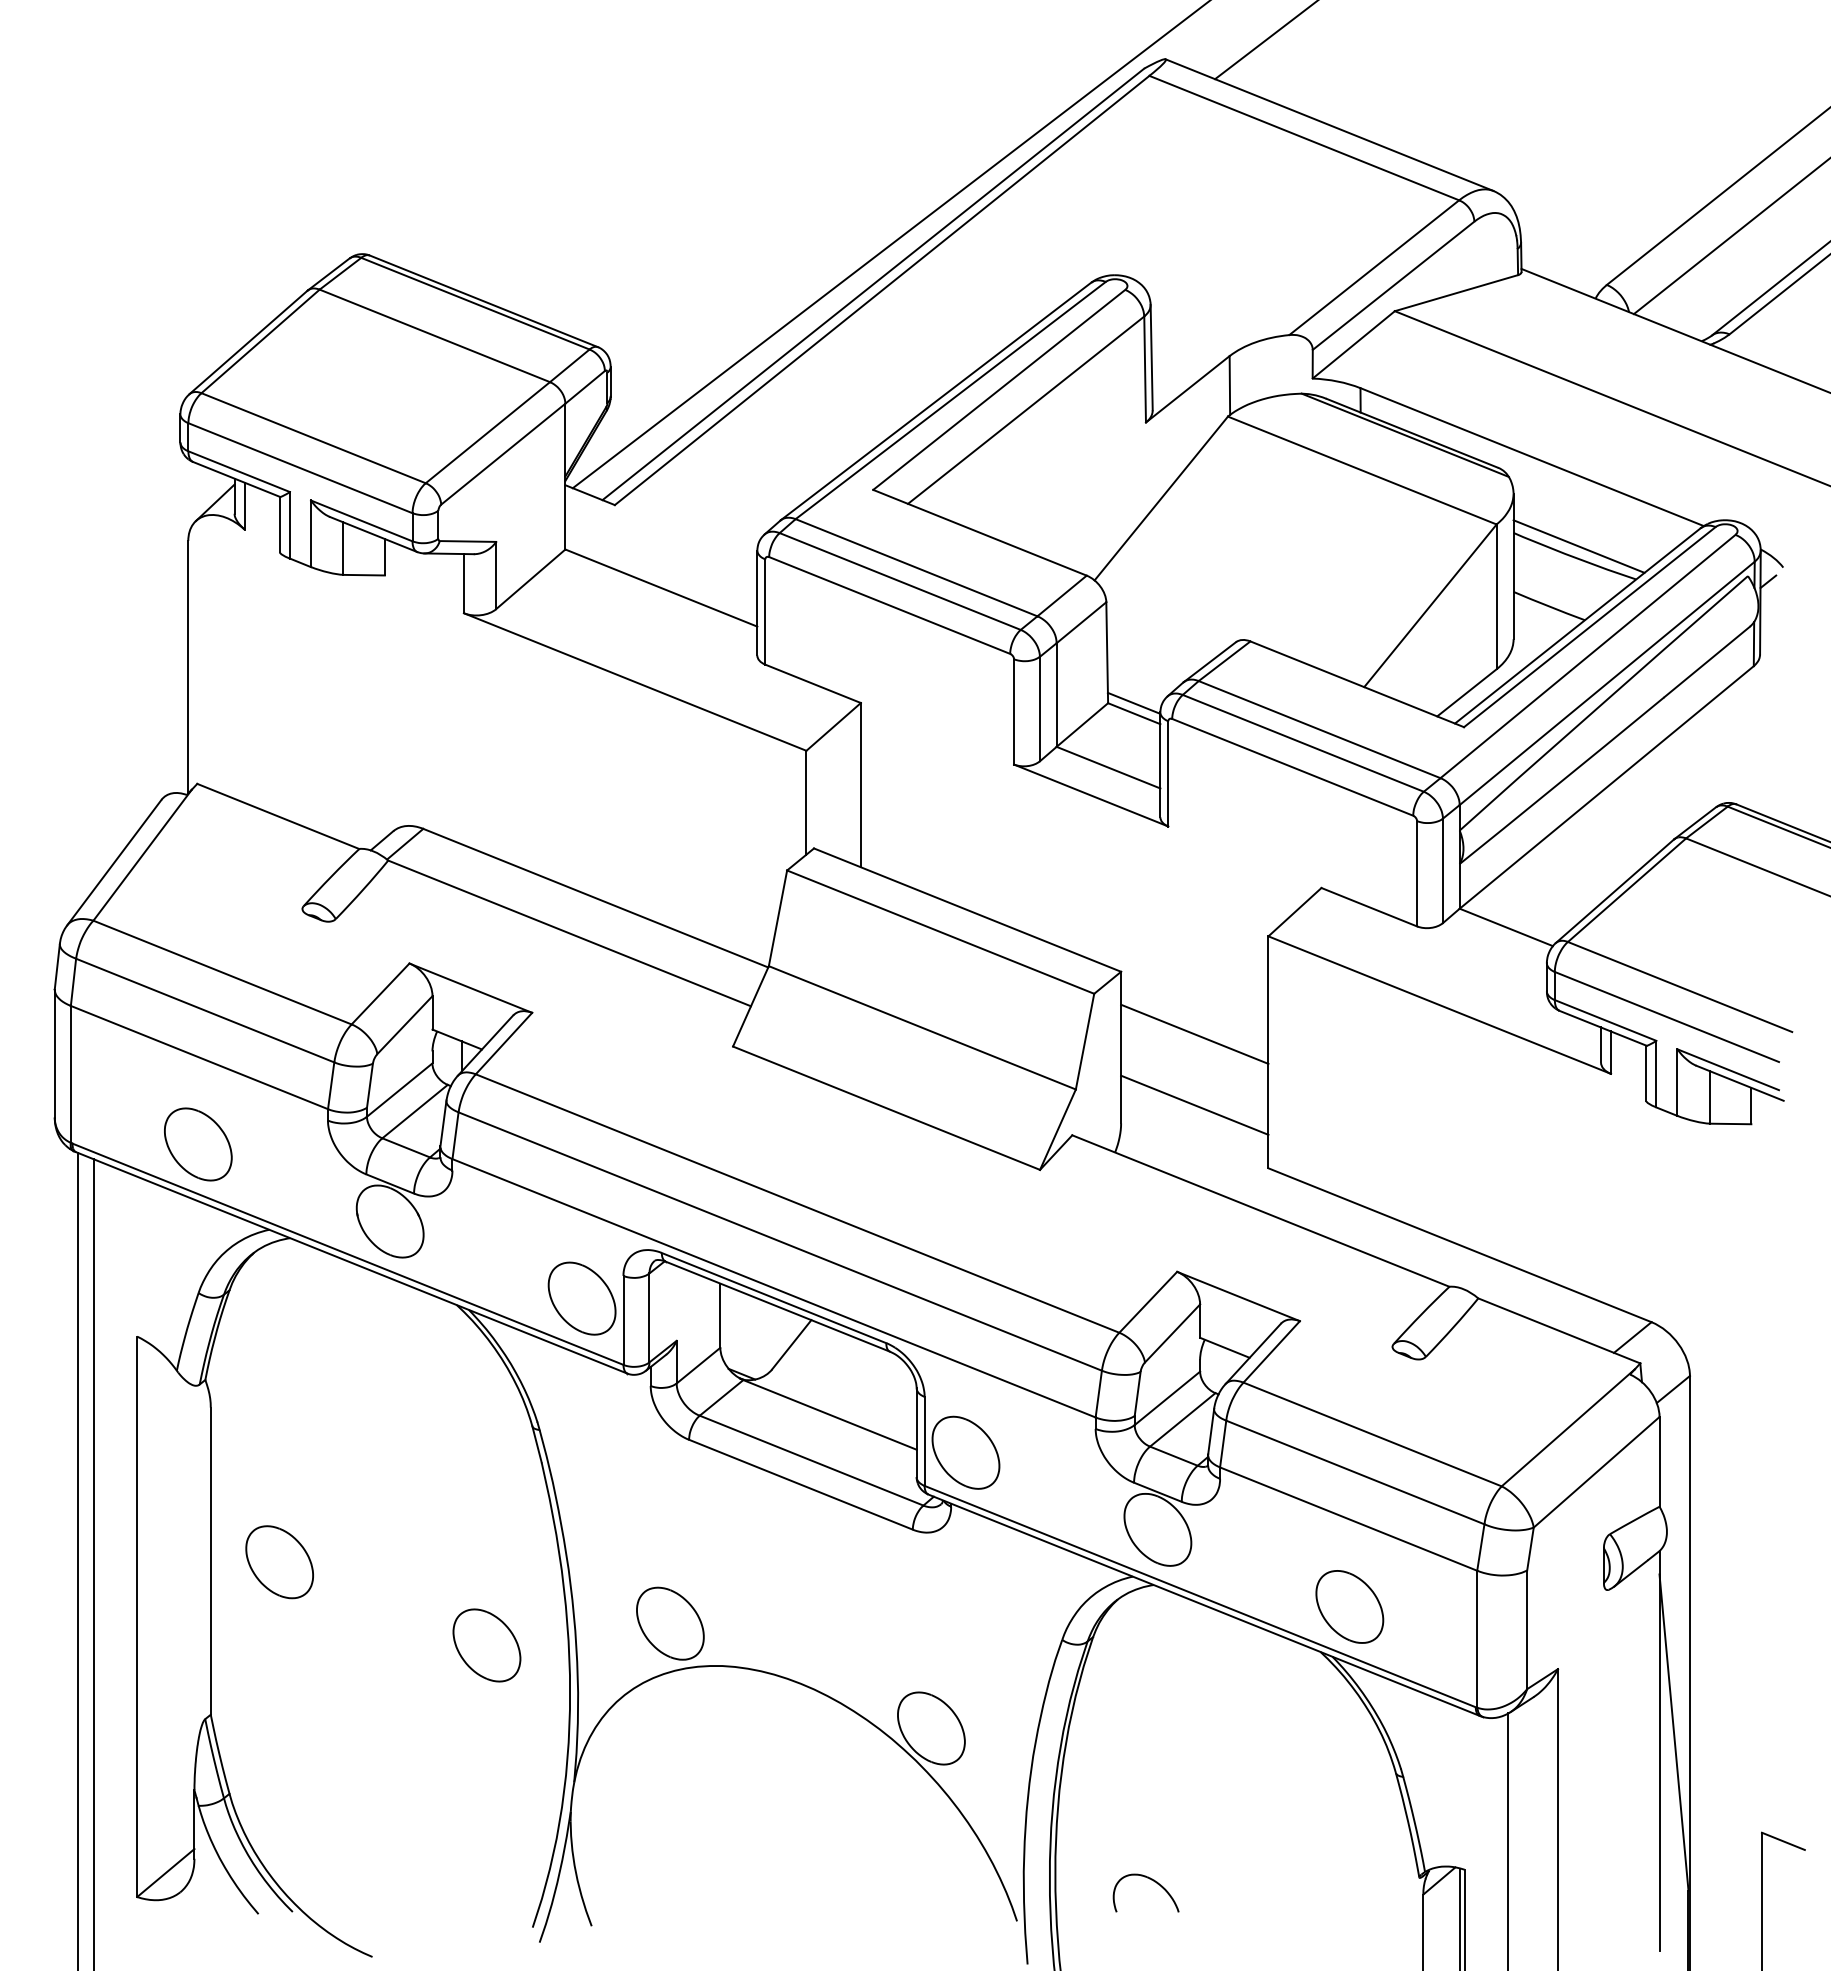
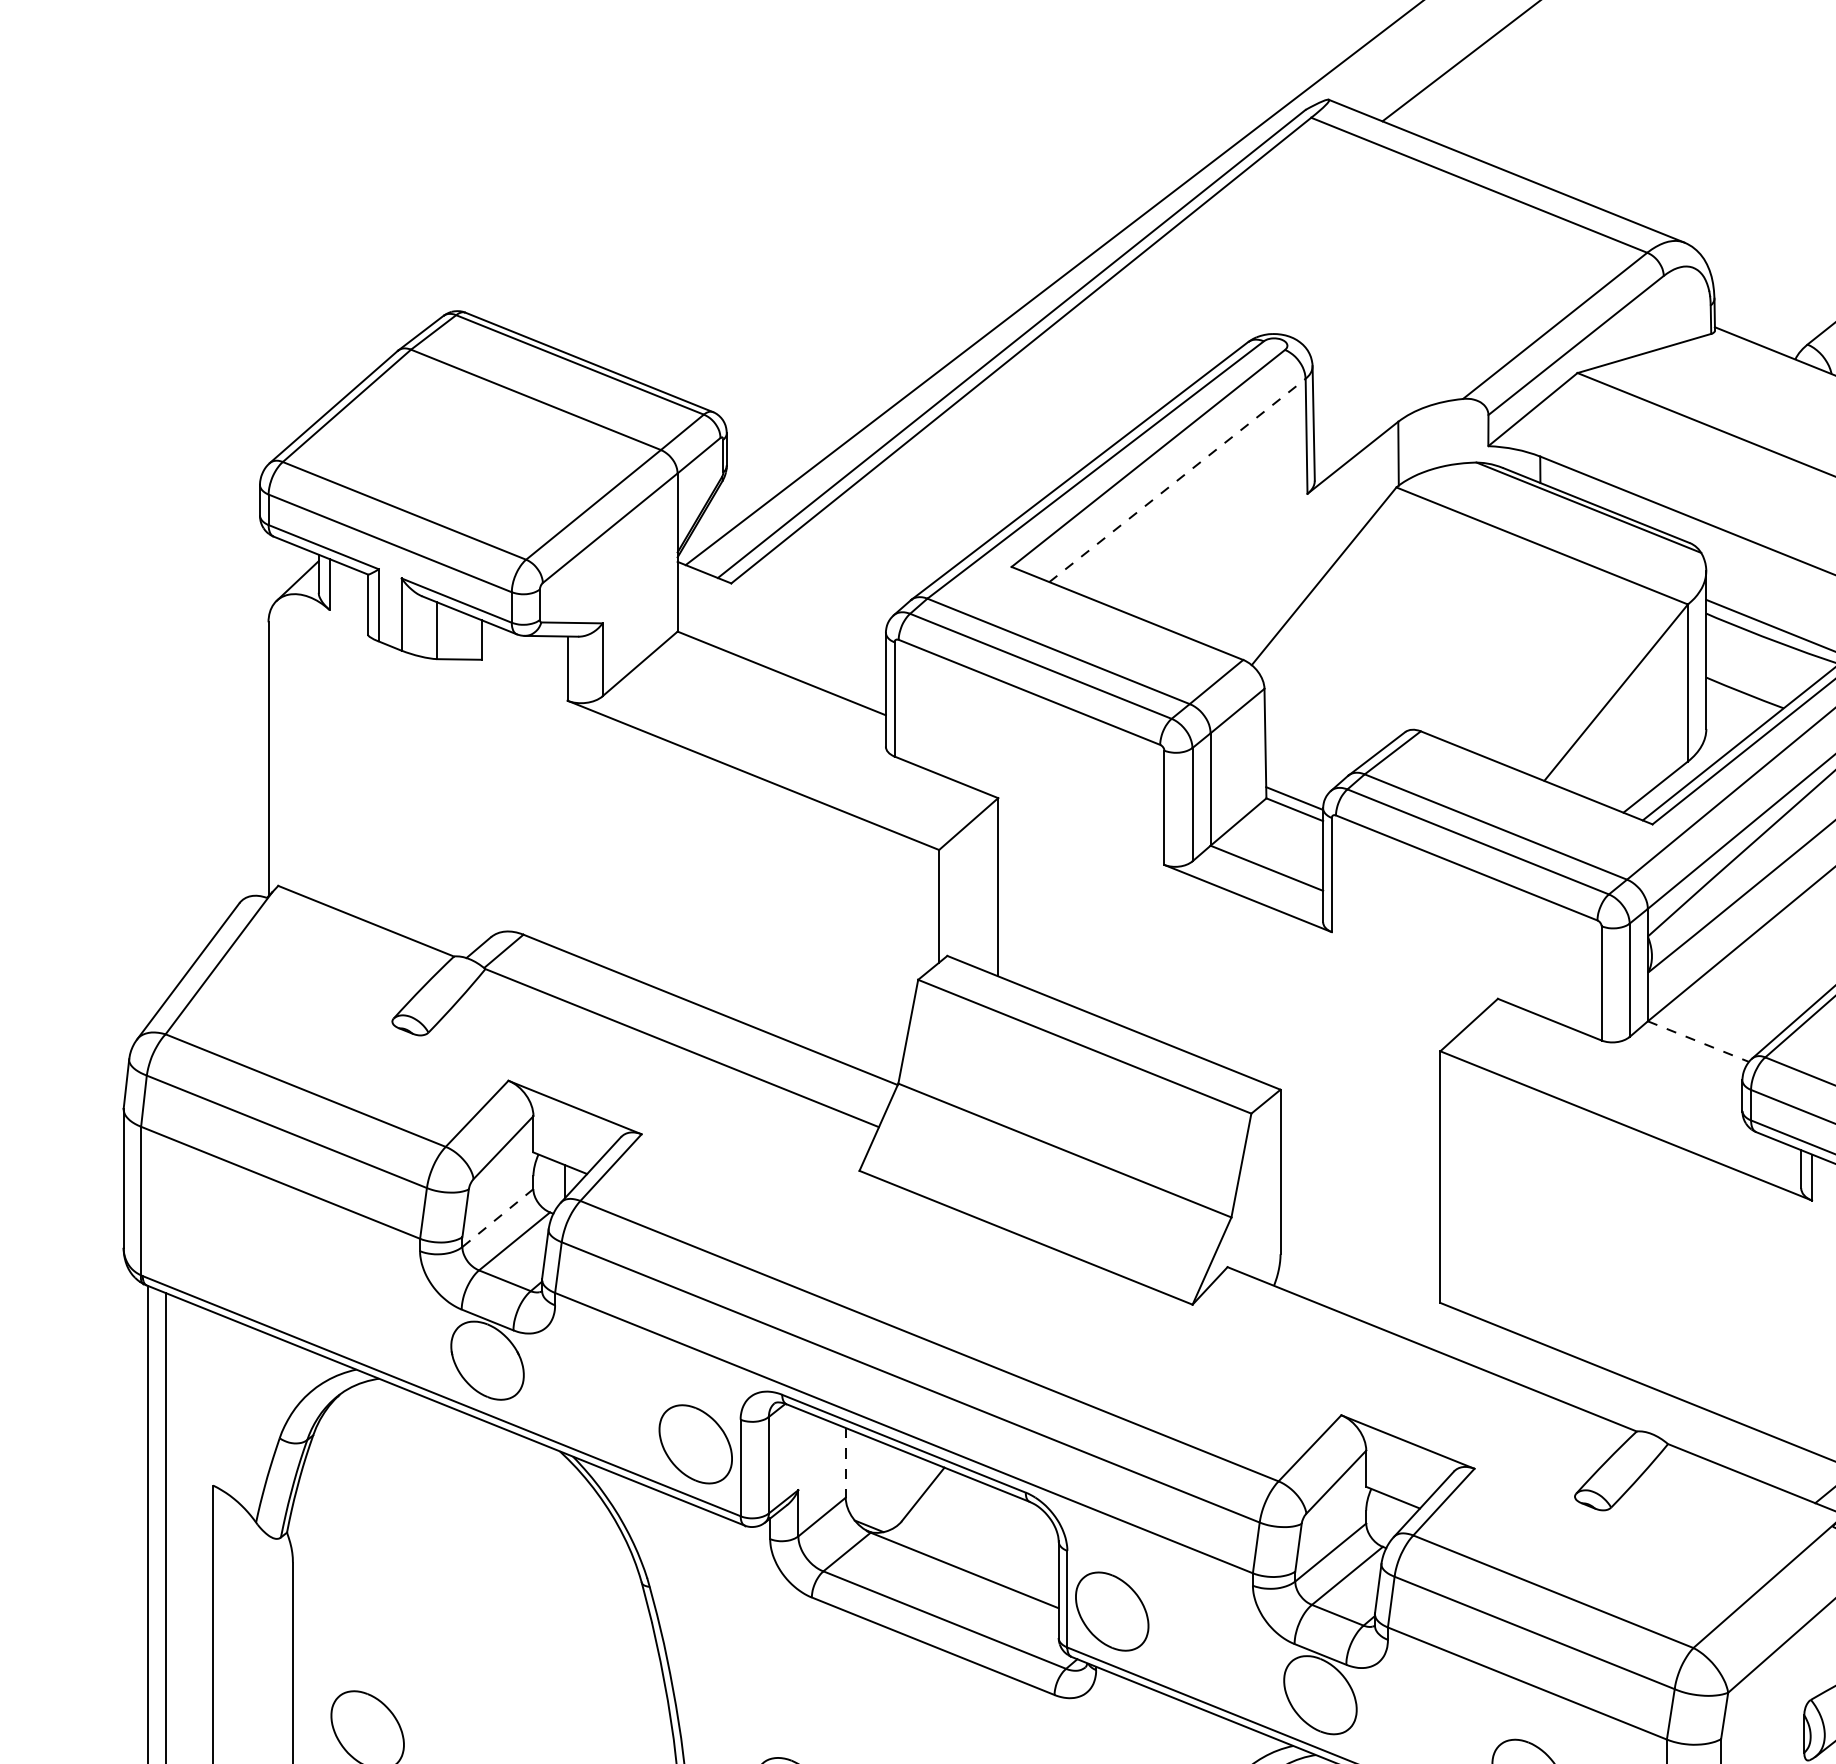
line: (1026, 410) -> (1177, 480), solid -> dashed
line: (1506, 927) -> (1698, 1041), solid -> dashed
line: (1194, 1033) -> (1360, 1156), removed
line: (399, 1090) -> (497, 1218), solid -> dashed
line: (1194, 1104) -> (1360, 1233), removed
part: (198, 1144) -> (279, 1277), removed
line: (720, 1316) -> (845, 1463), solid -> dashed

